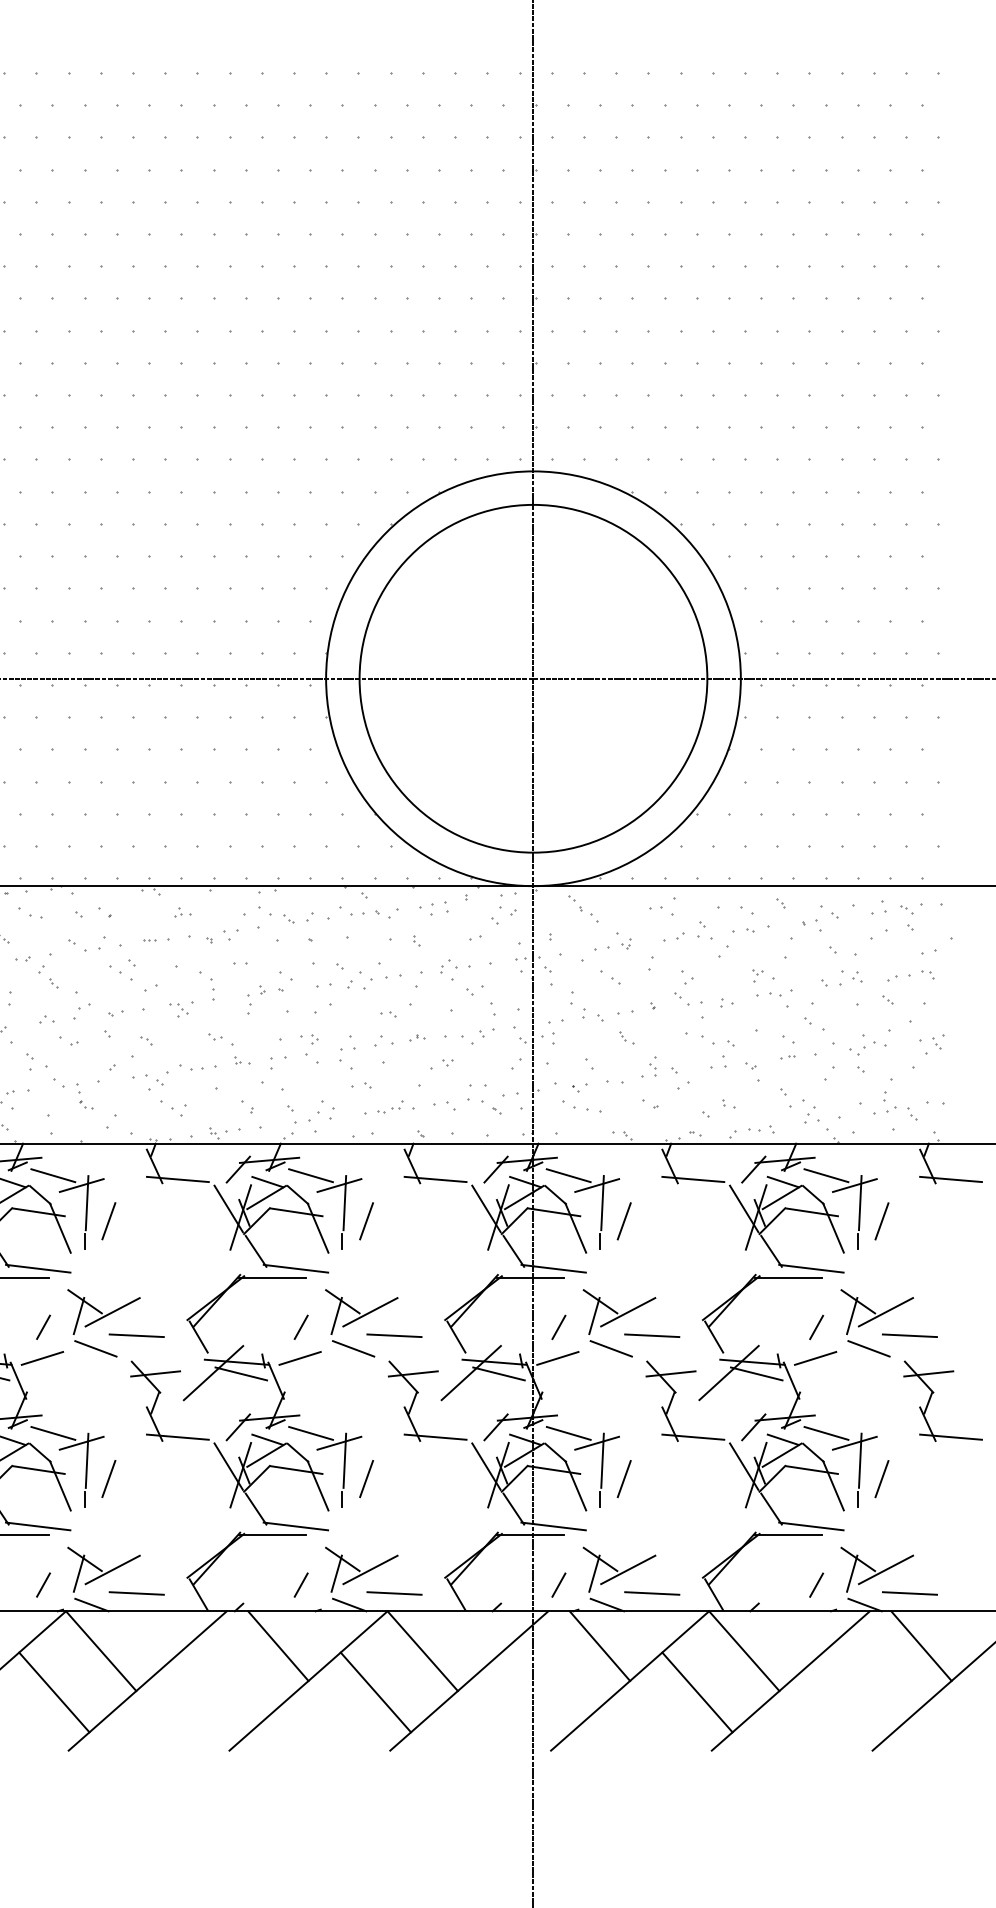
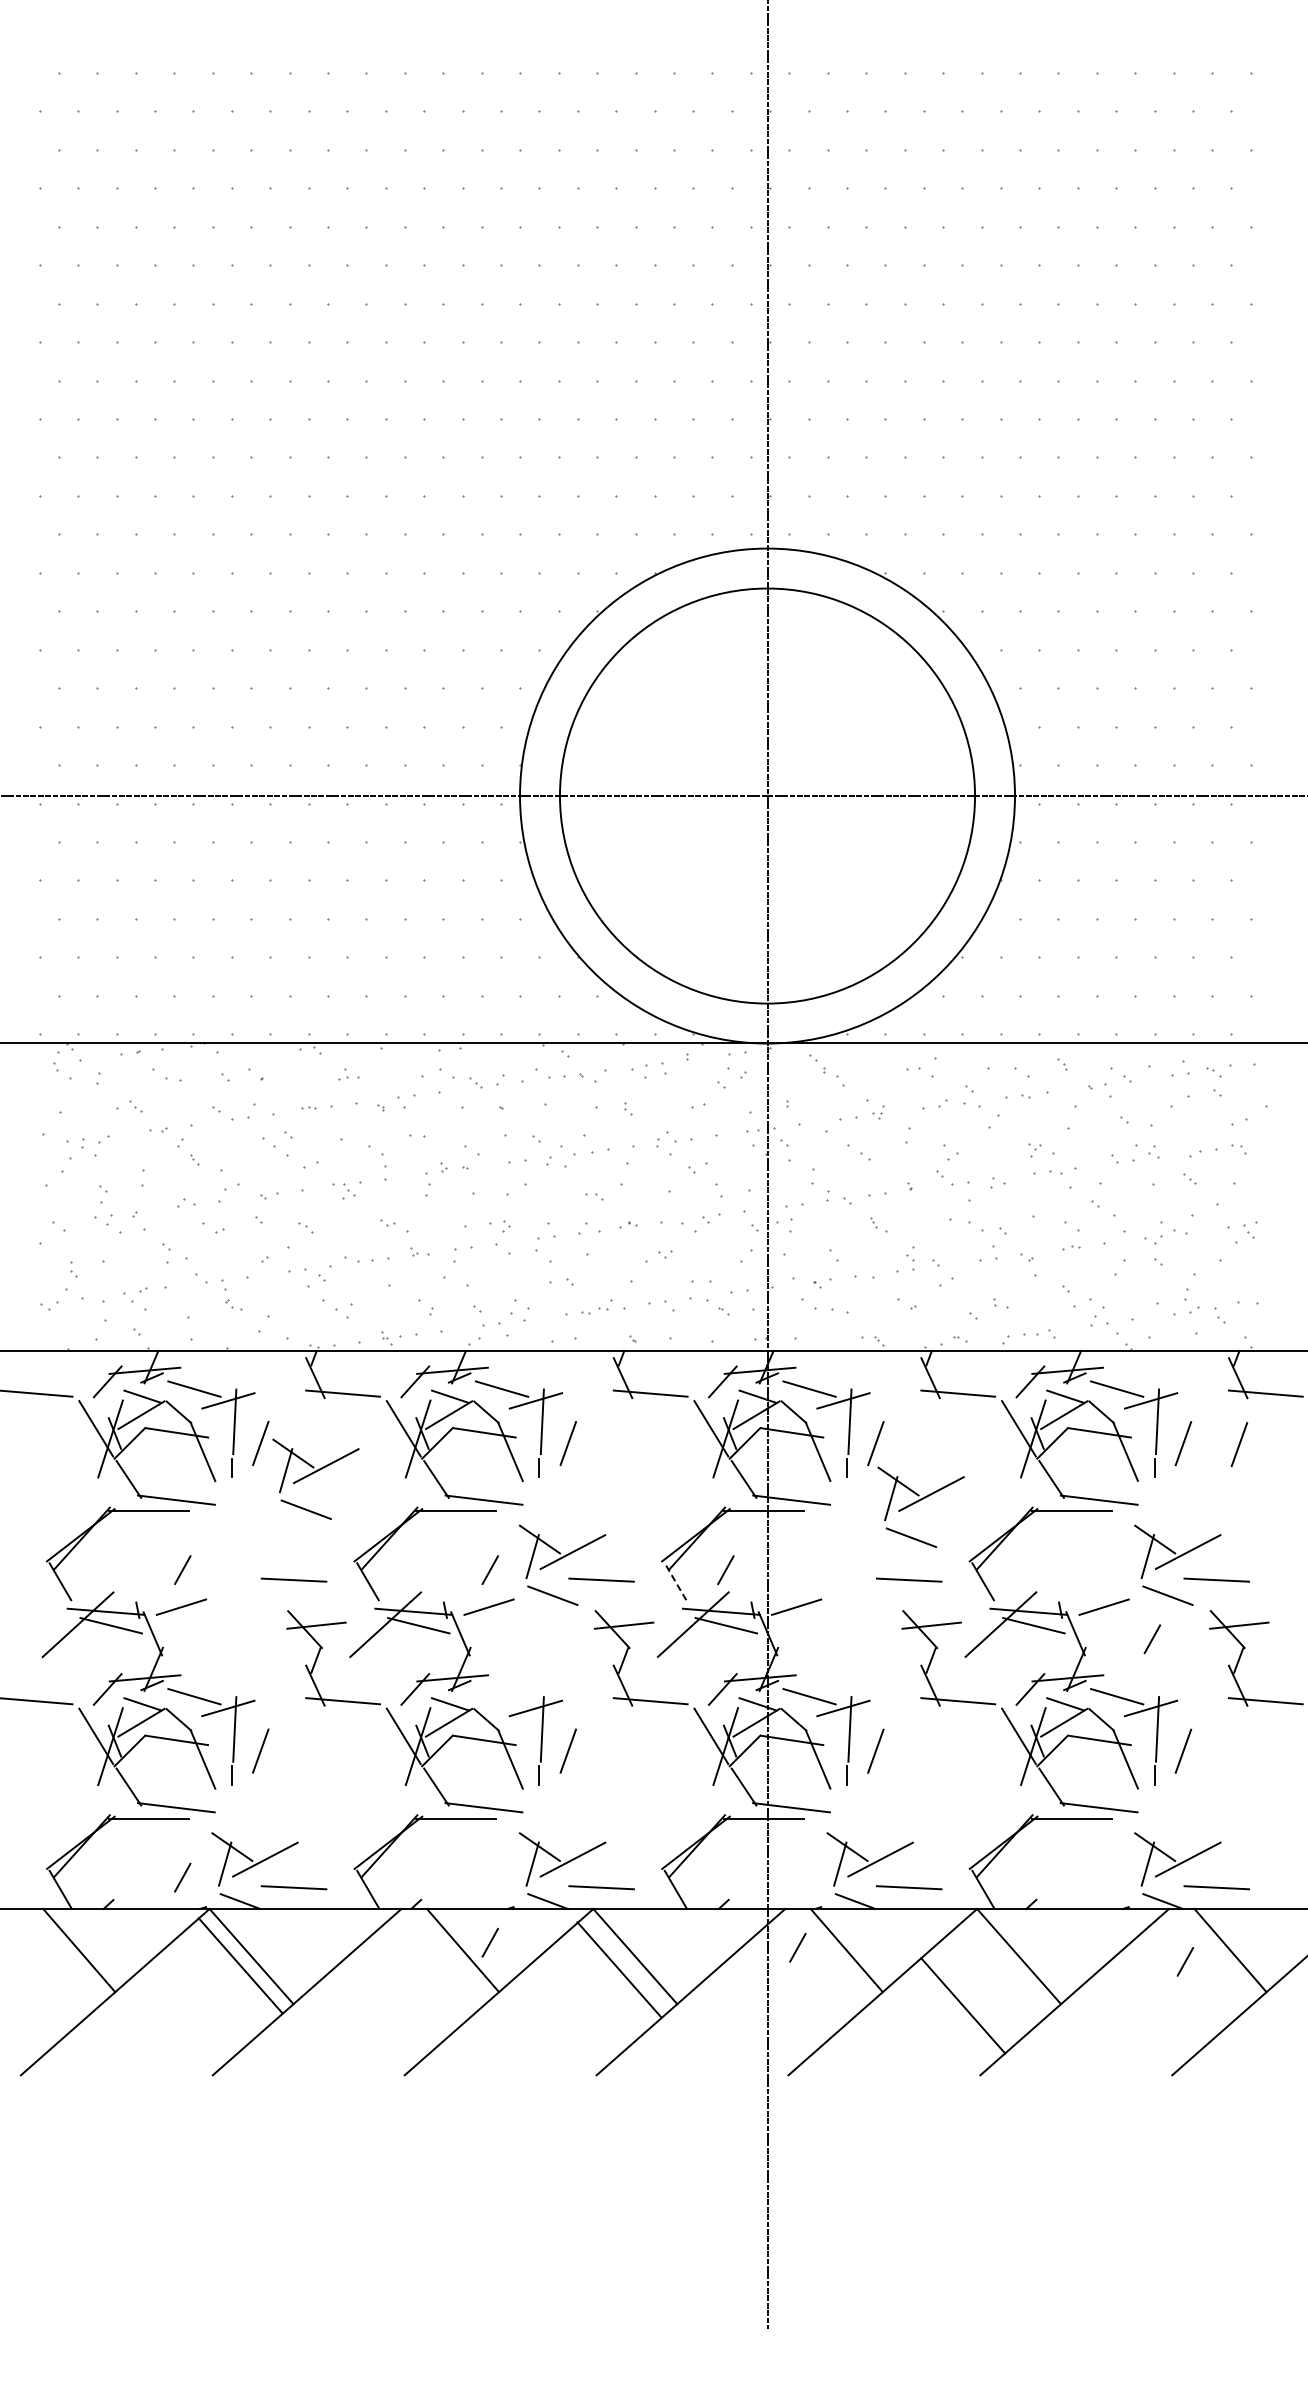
line: (928, 1222) -> (1239, 1444), added
part: (103, 1322) -> (315, 1478), moved
part: (618, 1322) -> (920, 1506), moved
line: (816, 1326) -> (1152, 1638), moved
line: (558, 1327) -> (725, 1570), moved
line: (456, 1336) -> (675, 1581), solid -> dashed
line: (310, 1433) -> (501, 1696), removed
line: (300, 1584) -> (489, 1942), moved
line: (558, 1584) -> (797, 1947), moved
line: (816, 1584) -> (1185, 1961), moved
line: (54, 1692) -> (240, 1965), moved
line: (375, 1692) -> (619, 1969), moved

